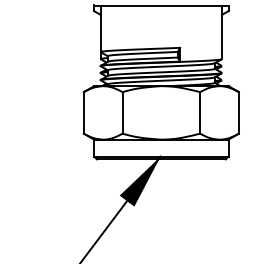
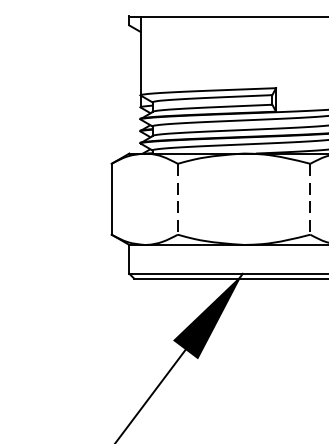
line: (122, 112) -> (177, 198), solid -> dashed
line: (200, 112) -> (310, 198), solid -> dashed

